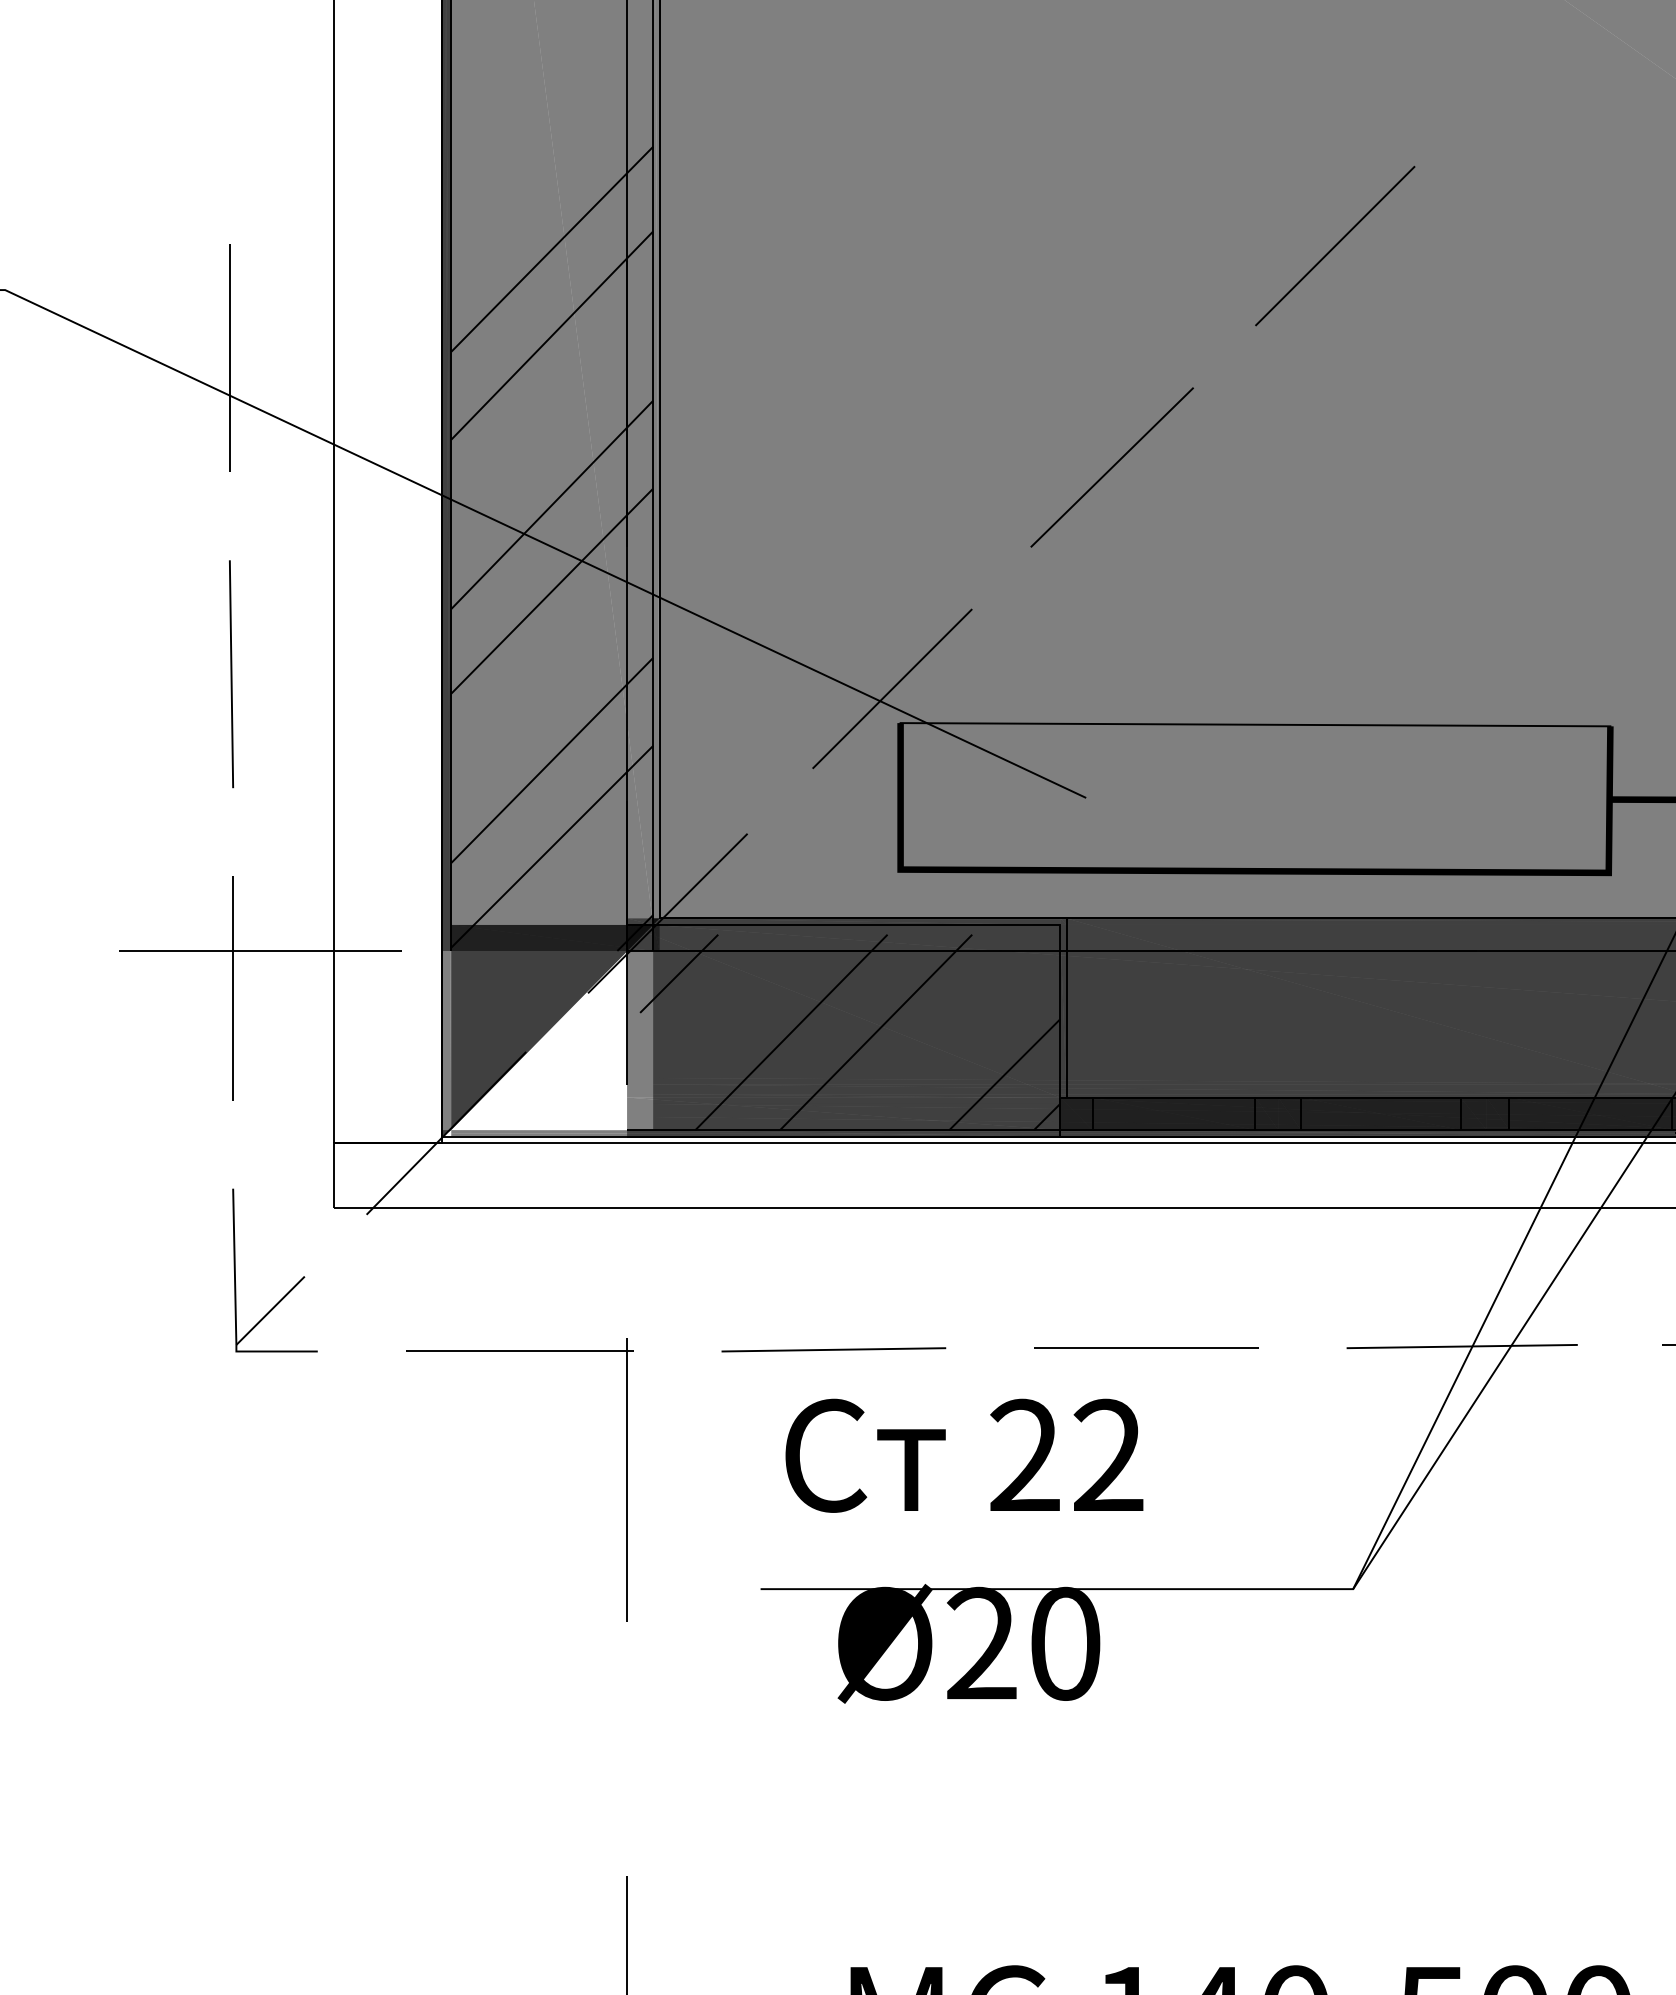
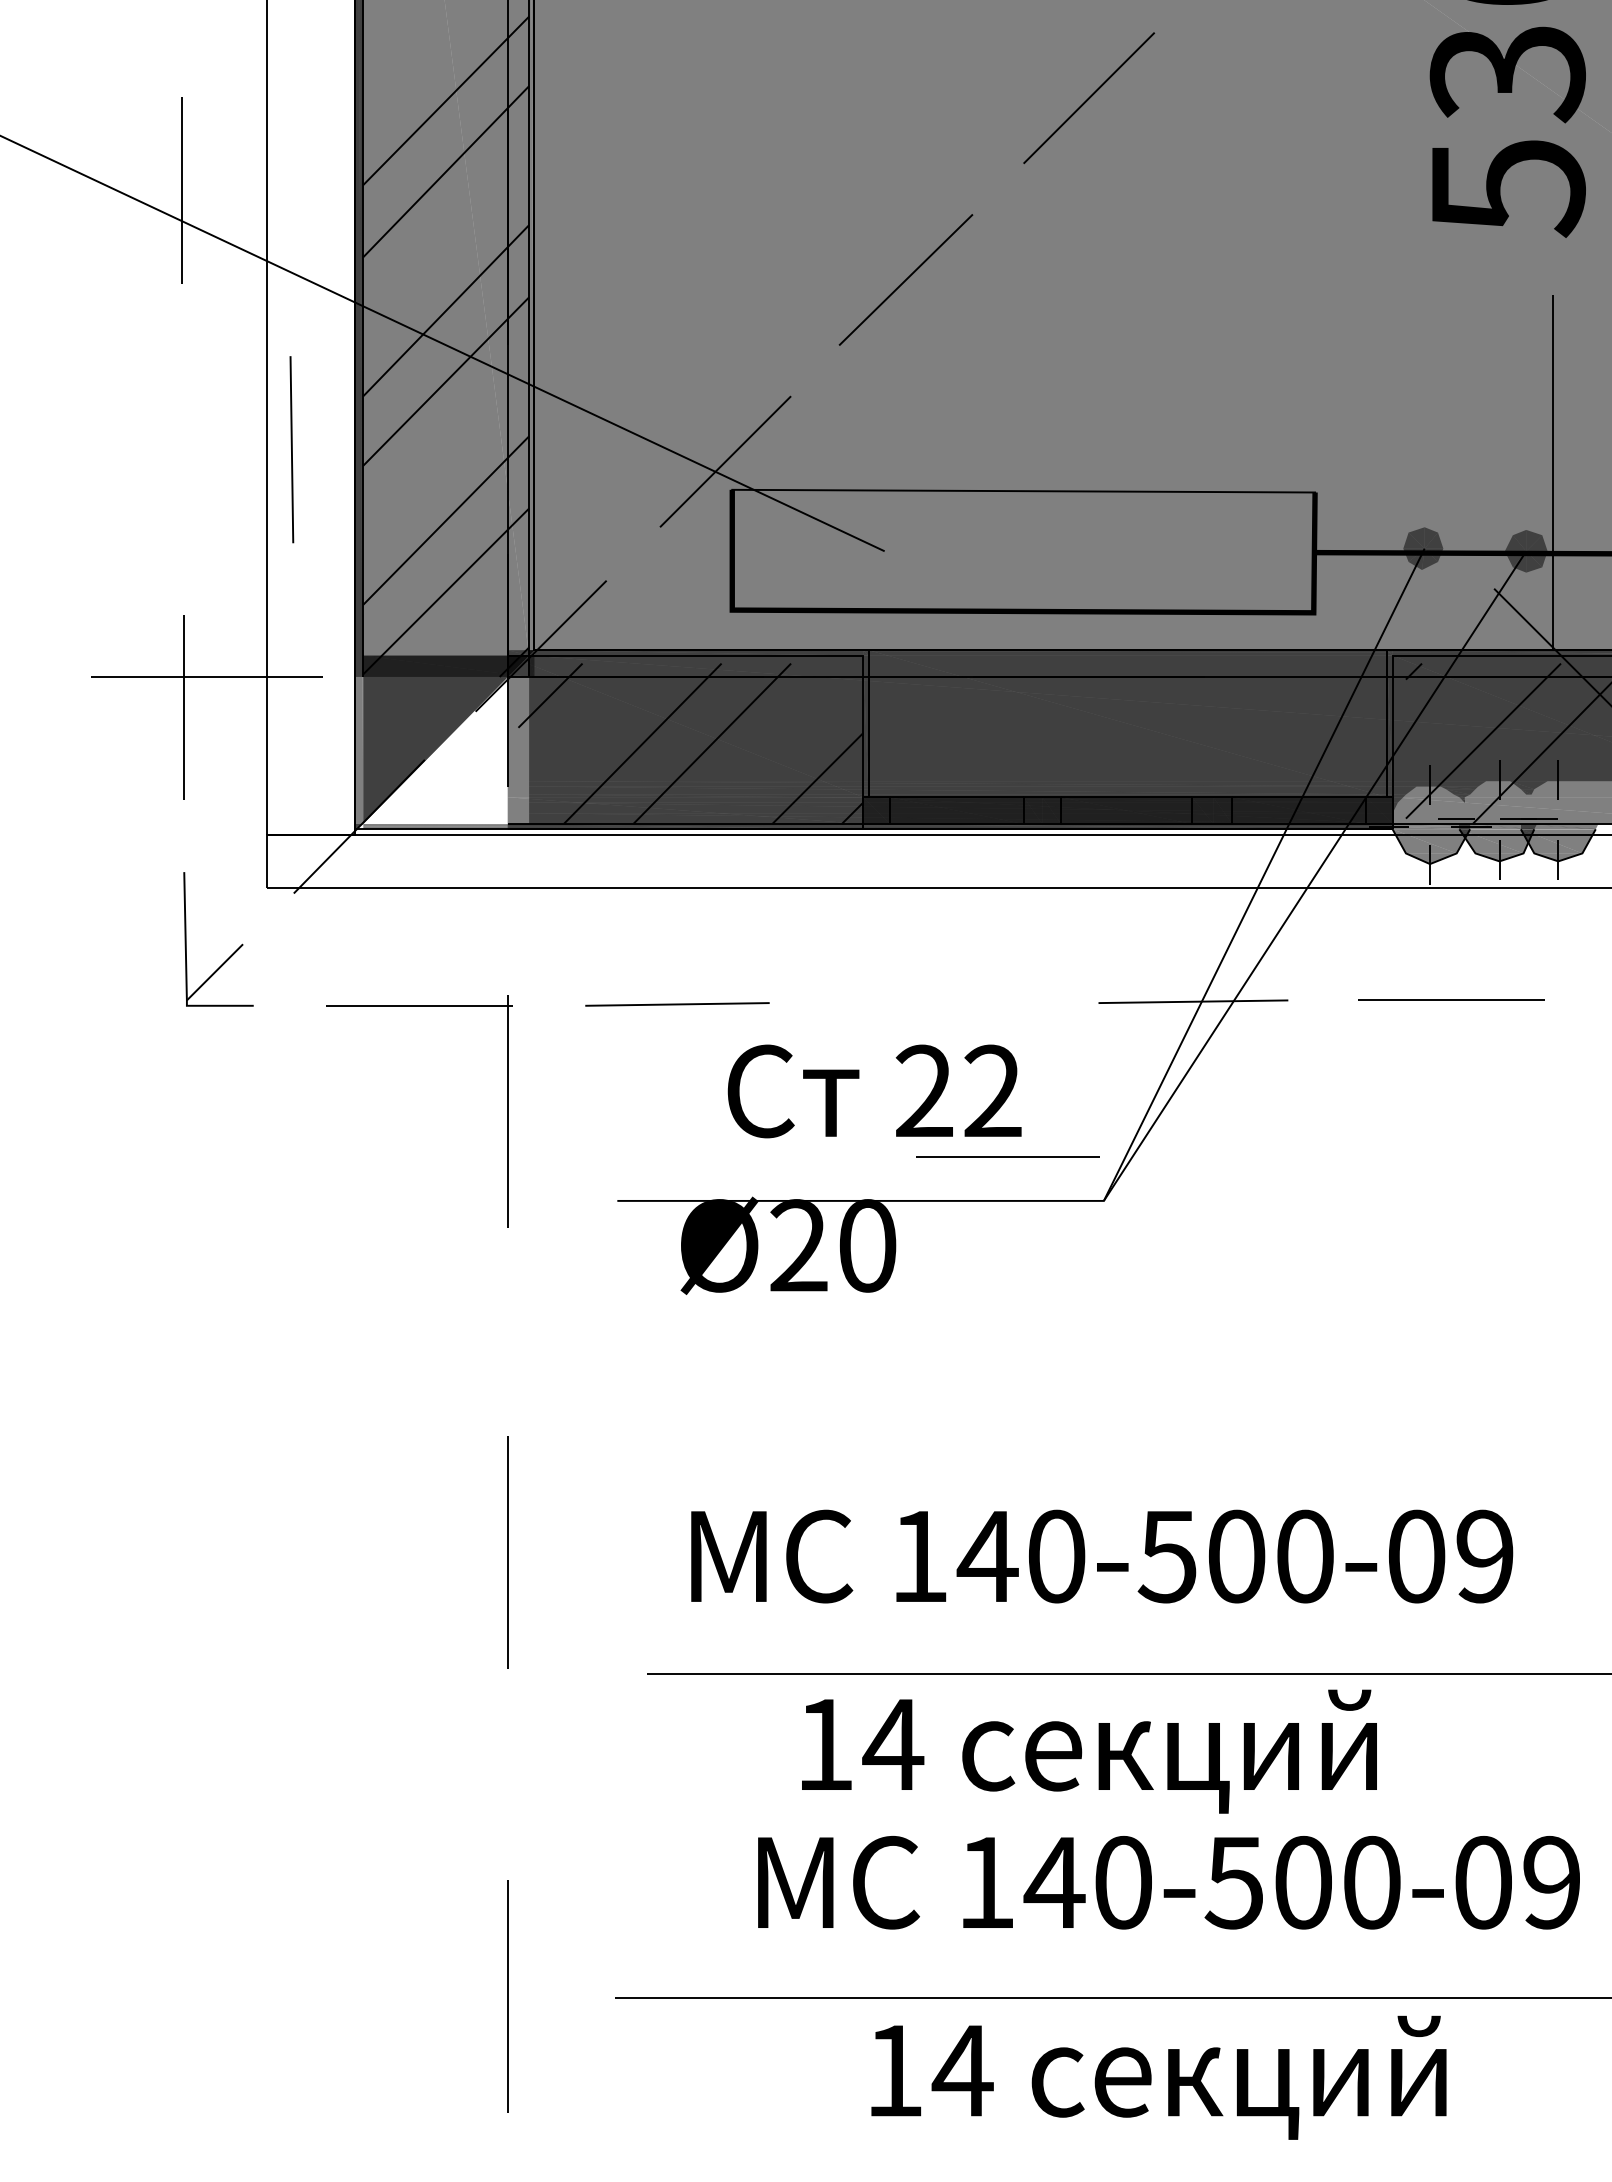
line: (231, 673) -> (291, 449), moved
line: (1145, 1347) -> (1007, 1156), moved
text: (964, 1455) -> (874, 1091), moved

